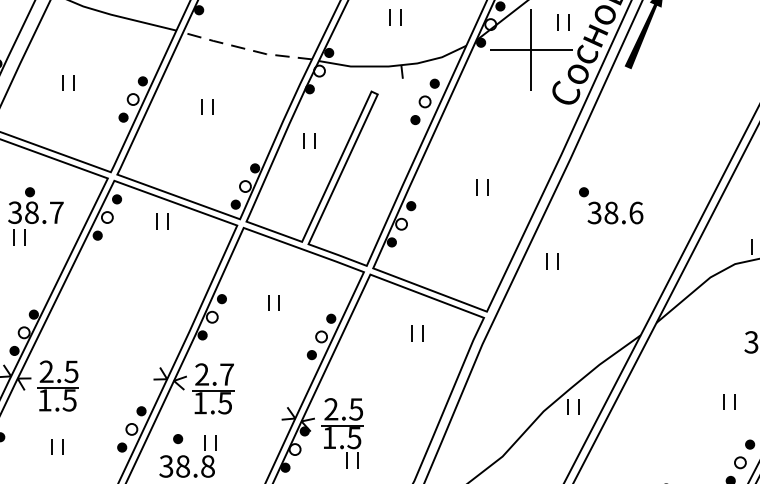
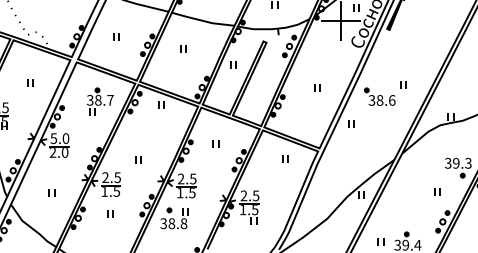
line: (246, 48) -> (202, 20), dashed -> solid
part: (659, 180) -> (403, 84), added
part: (114, 334) -> (138, 159), added
text: (227, 373) -> (193, 178), 2.7 -> 2.5

